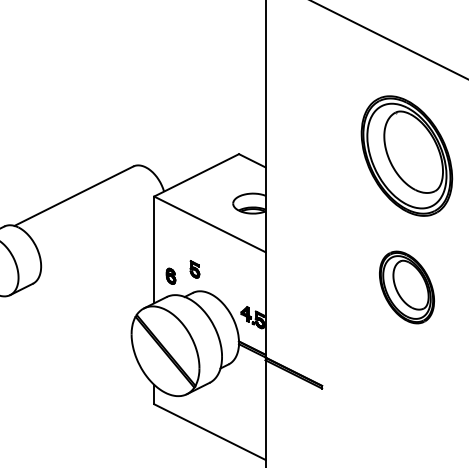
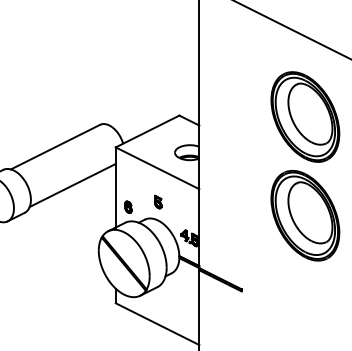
line: (96, 247) -> (72, 185), added
part: (195, 268) -> (158, 201), moved
part: (407, 287) -> (305, 215), size x1.67

